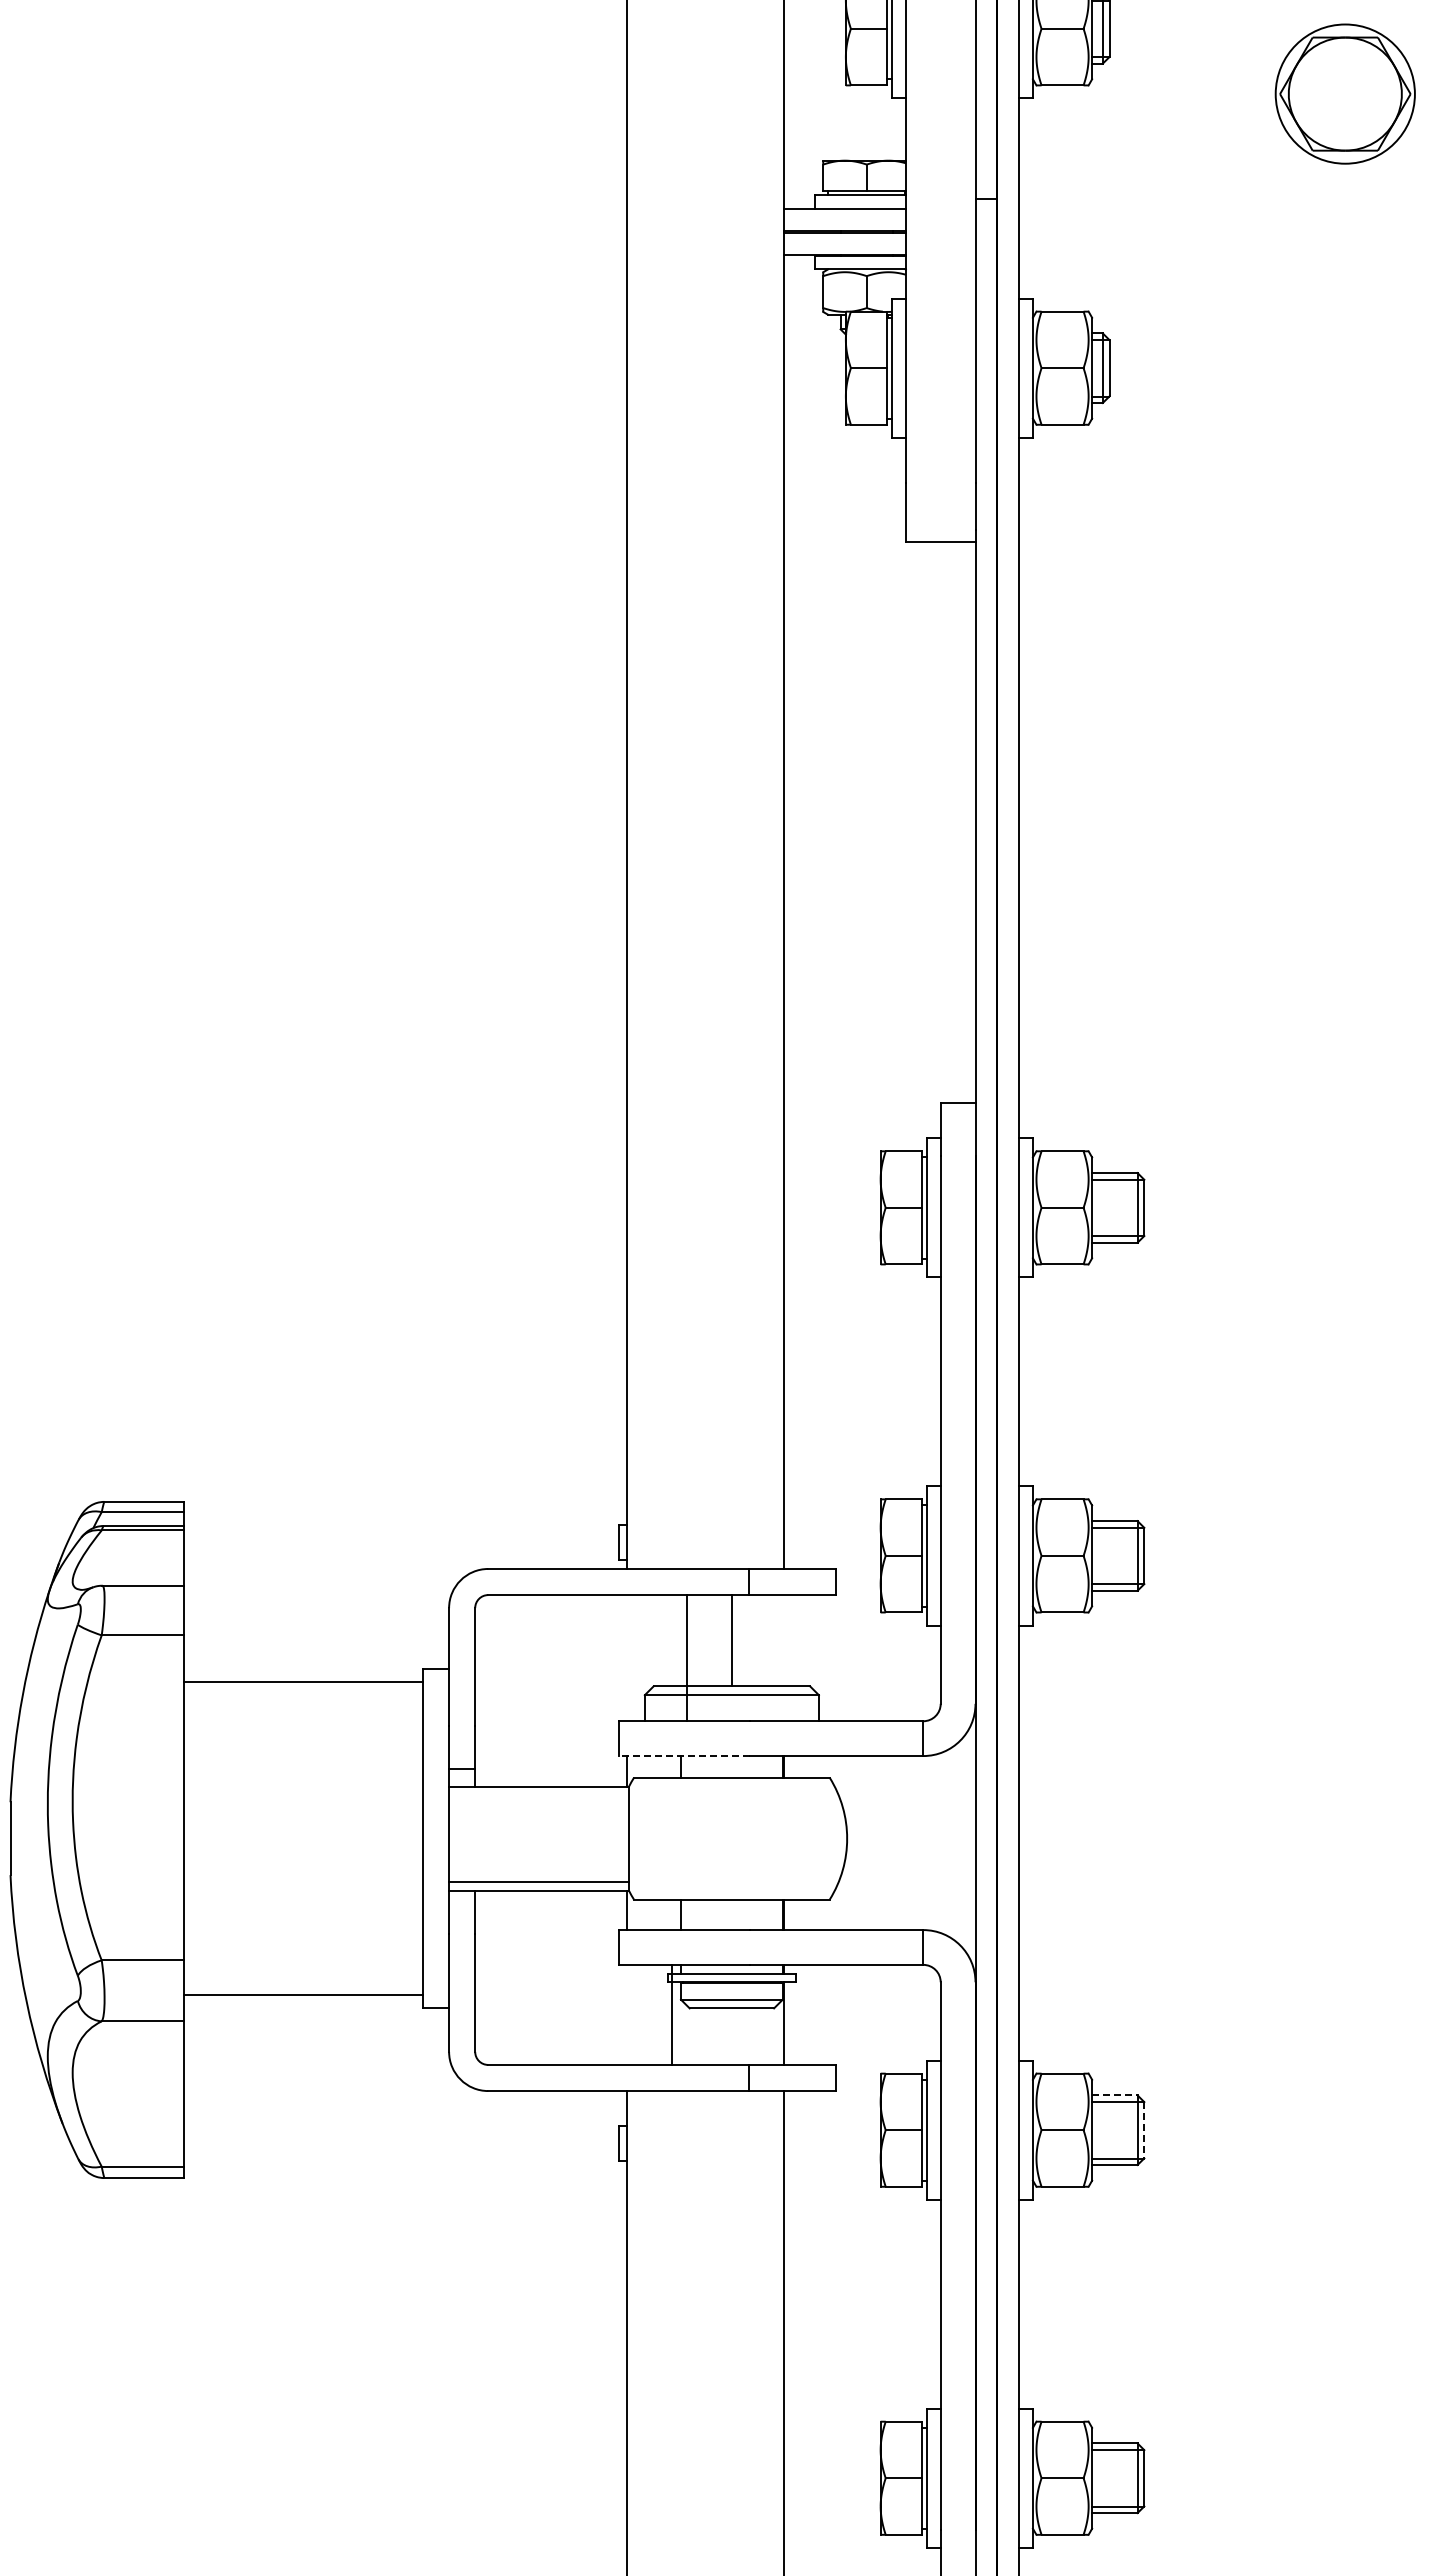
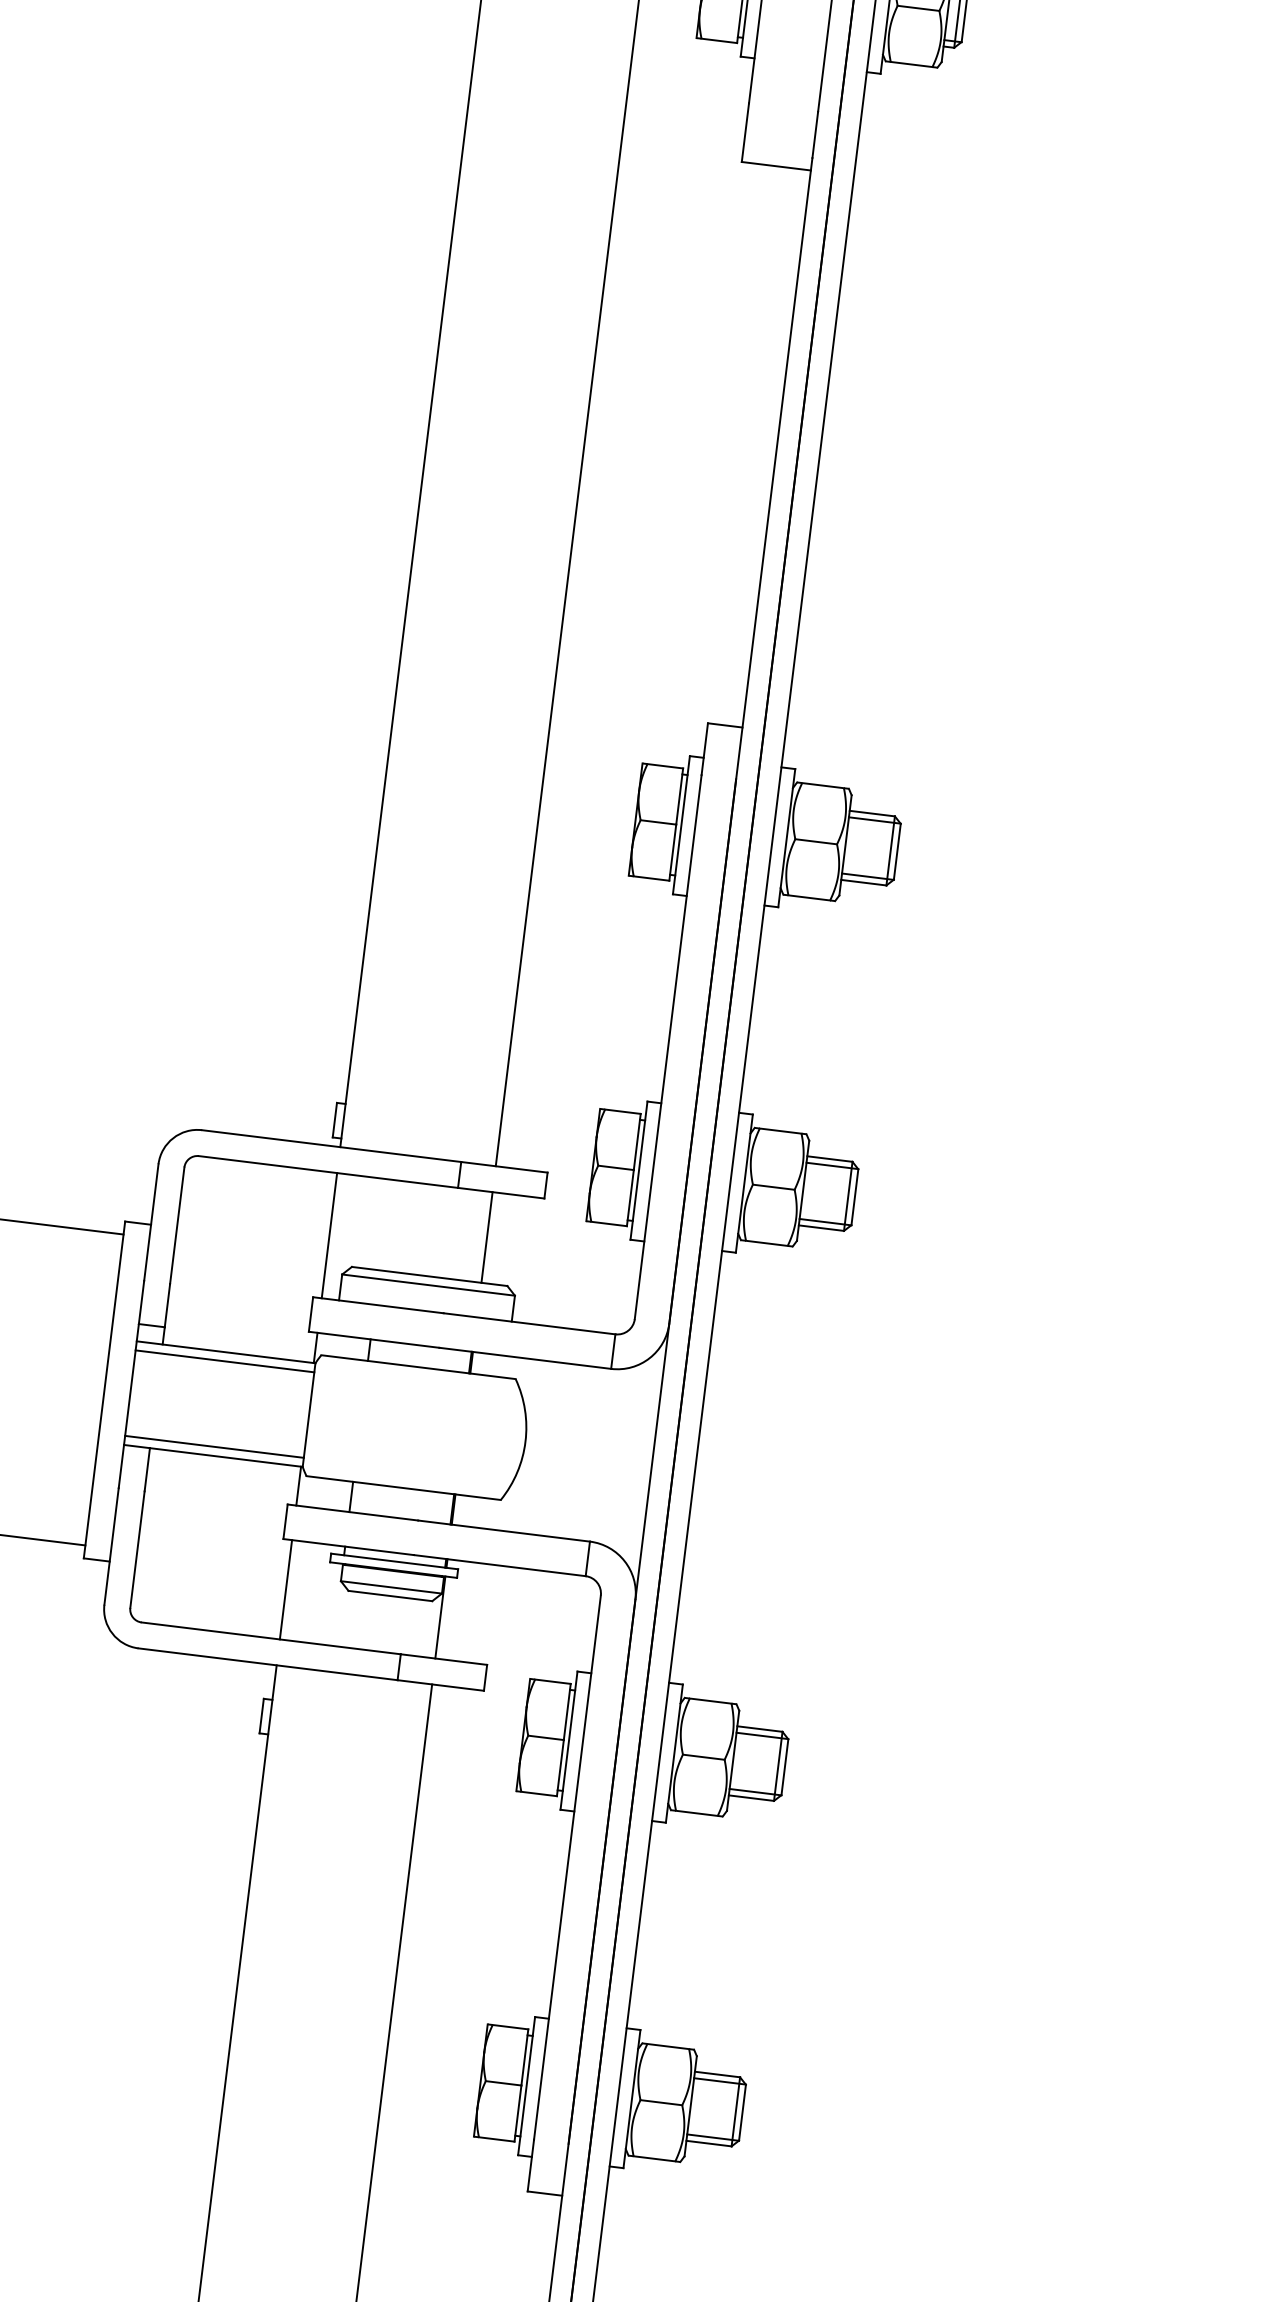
line: (732, 1640) -> (487, 1237), moved
line: (687, 1658) -> (329, 1236), moved
line: (684, 1756) -> (374, 1340), dashed -> solid
line: (539, 1795) -> (225, 1361), added
line: (672, 2014) -> (286, 1589), moved
line: (1114, 2095) -> (759, 1729), dashed -> solid
line: (1144, 2130) -> (785, 1767), dashed -> solid

